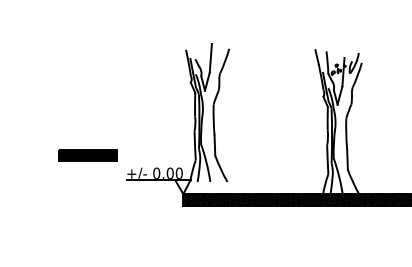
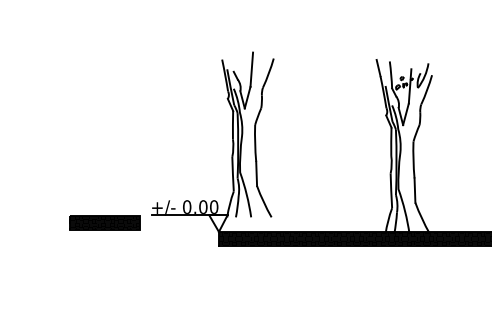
part: (87, 155) -> (104, 222), moved

